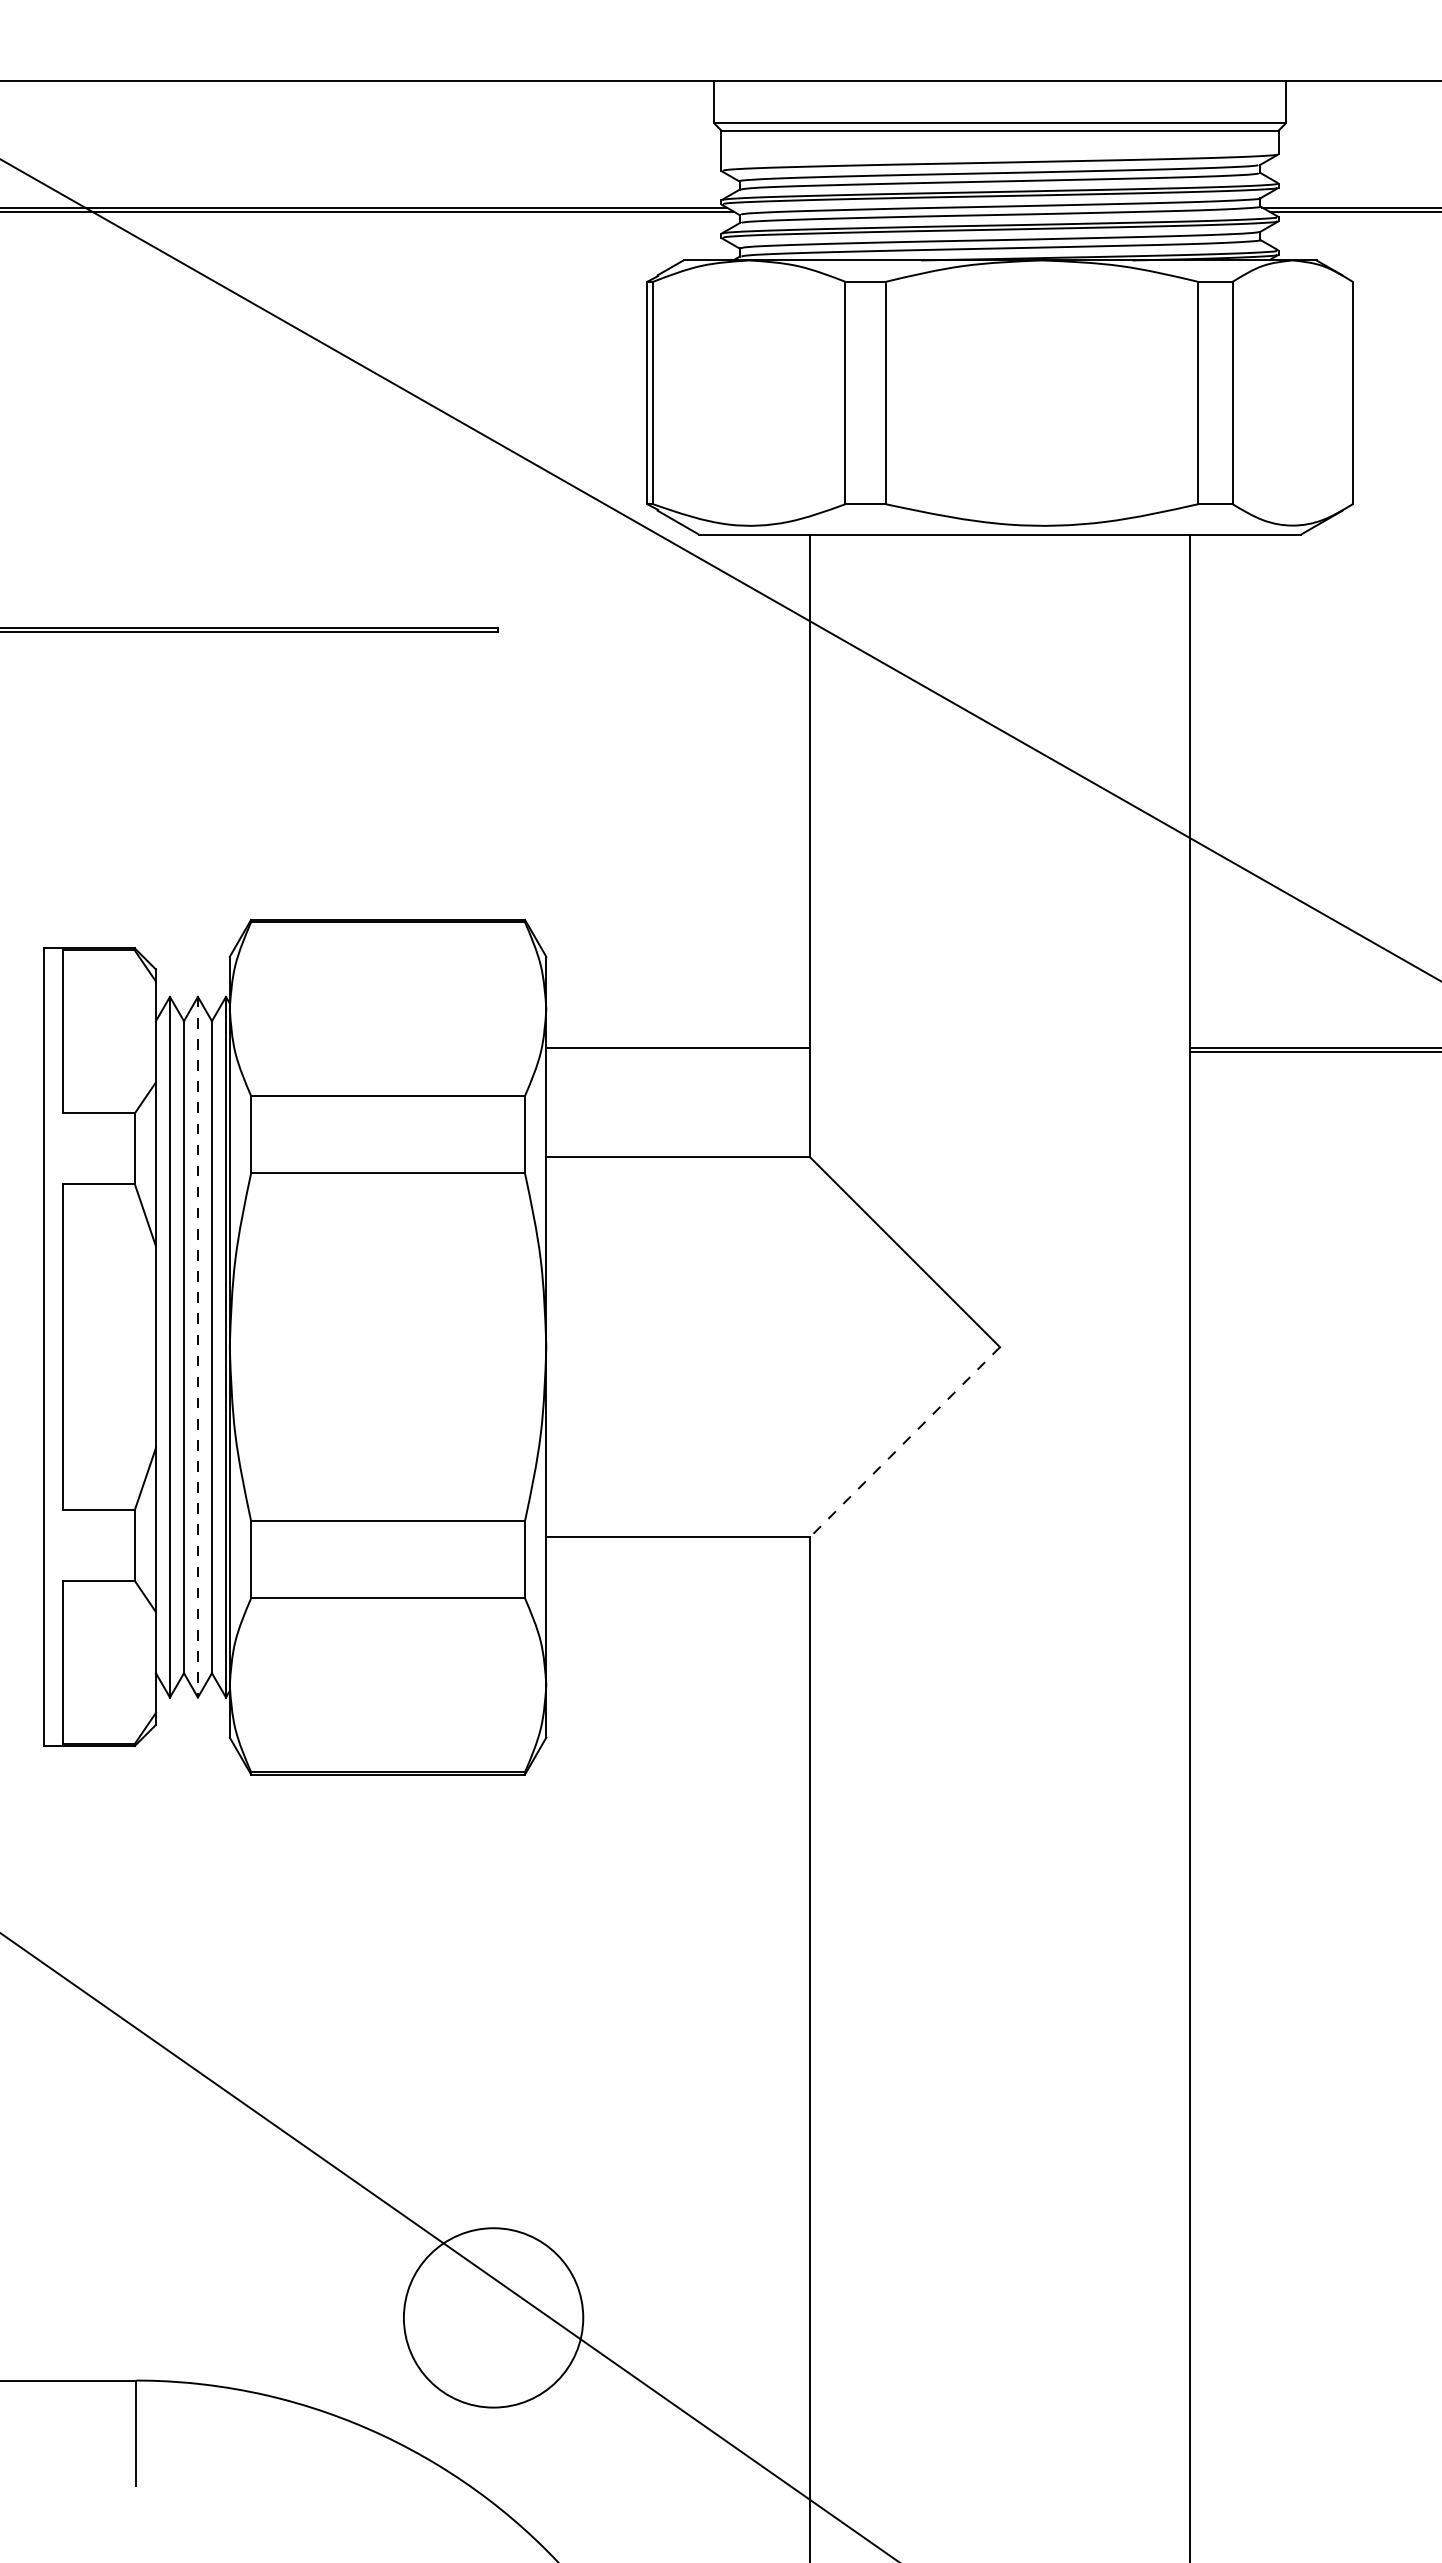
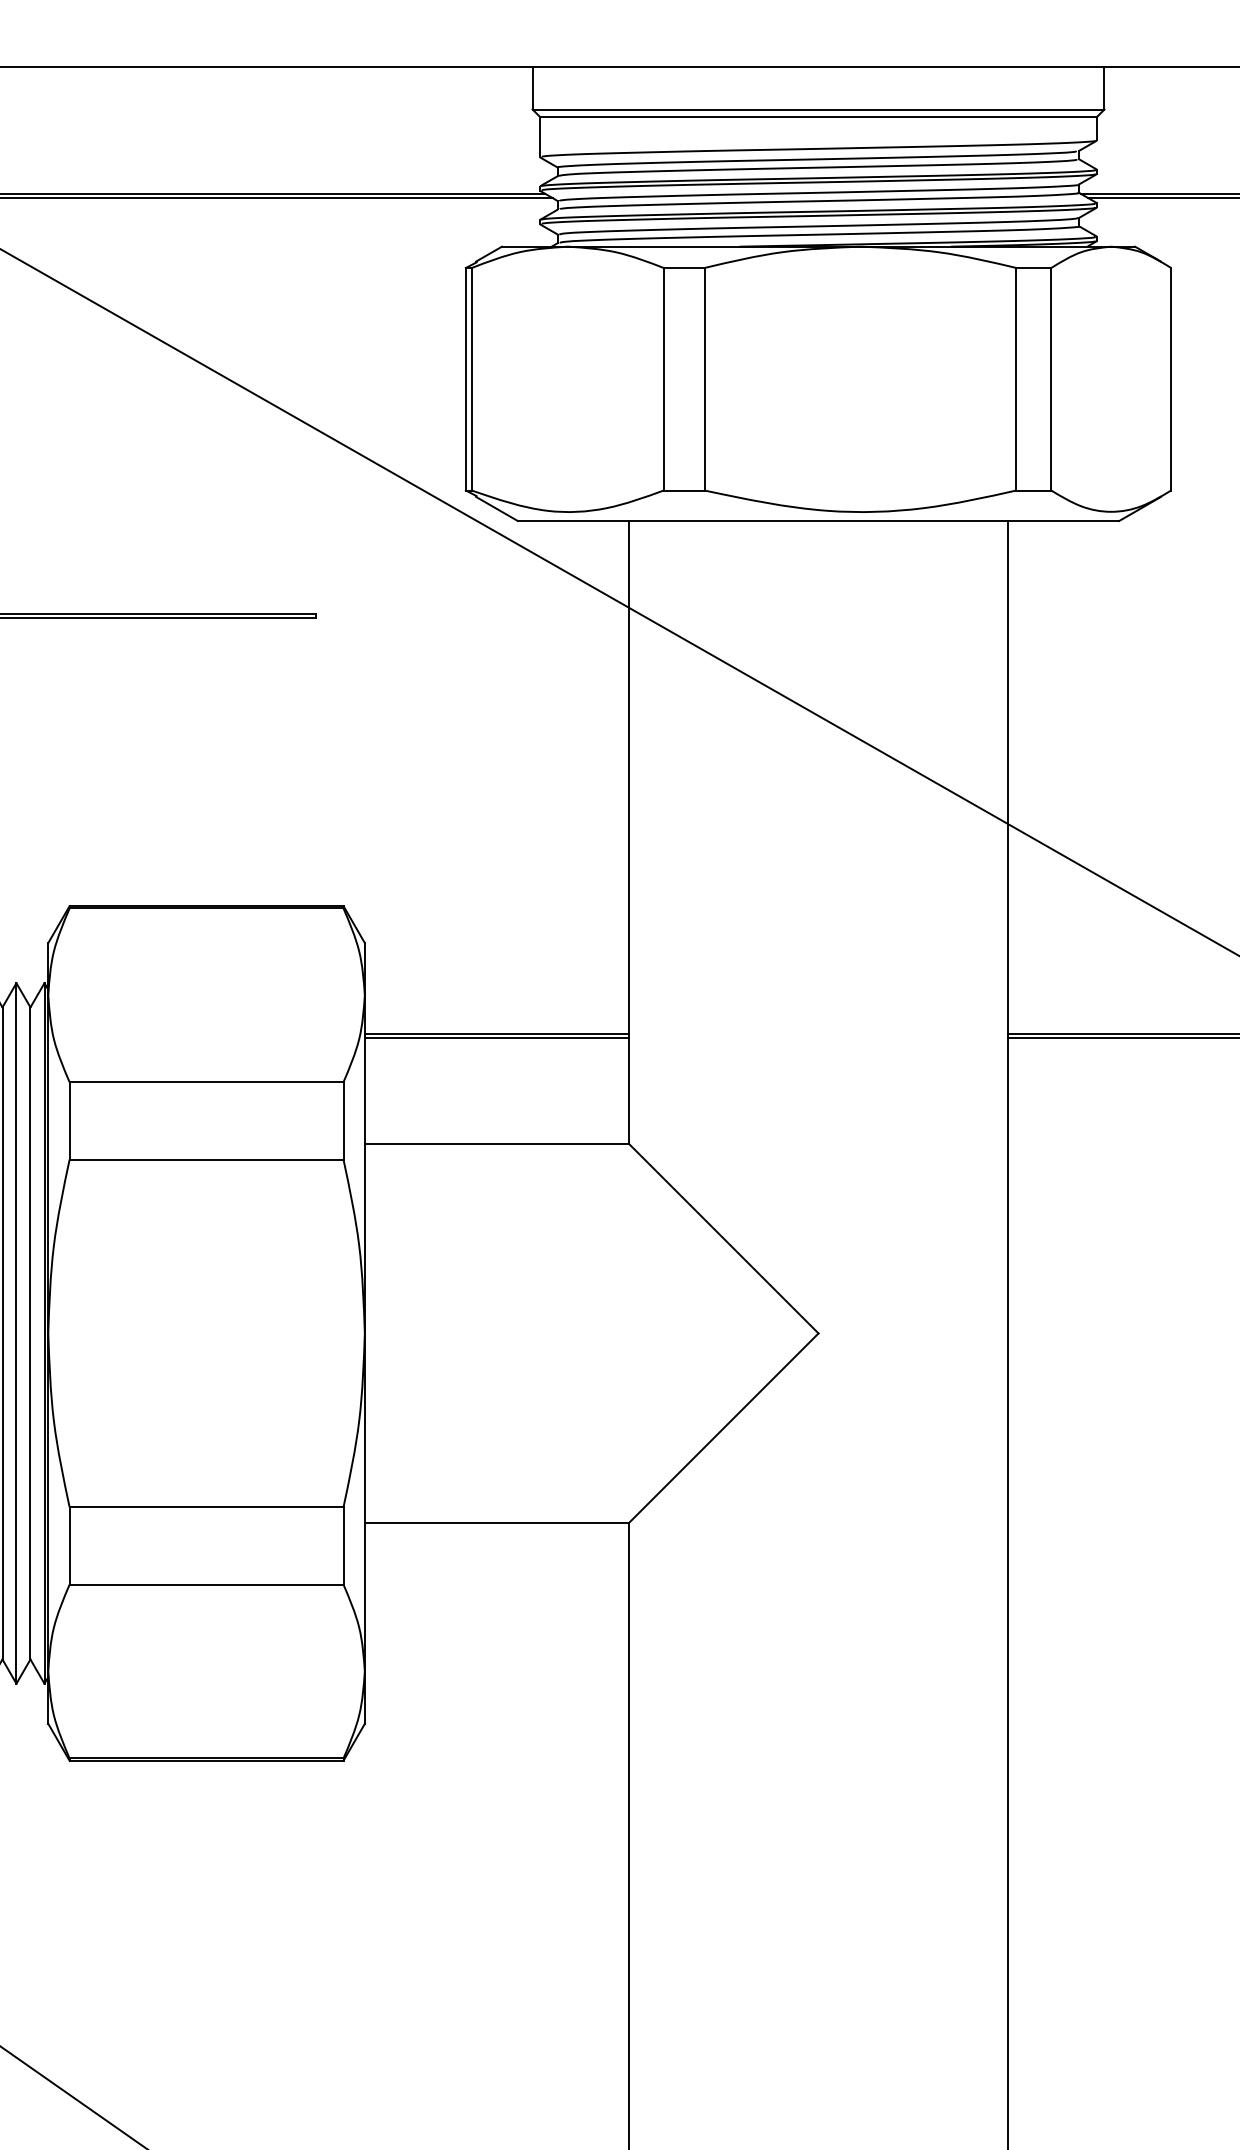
line: (678, 1051) -> (497, 1037), added
line: (197, 1347) -> (16, 1333), dashed -> solid
line: (904, 1442) -> (723, 1428), dashed -> solid

